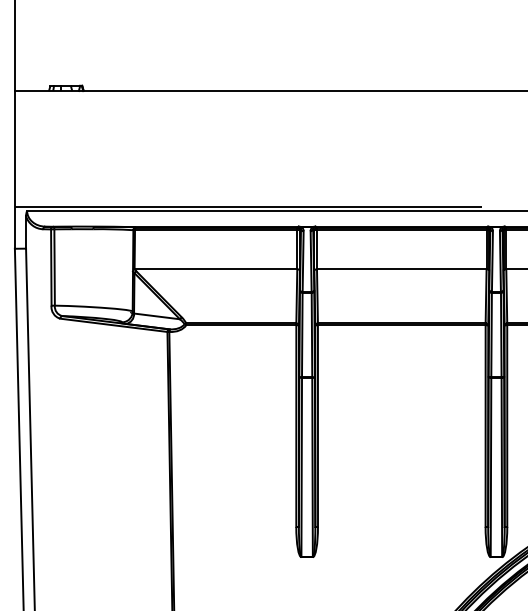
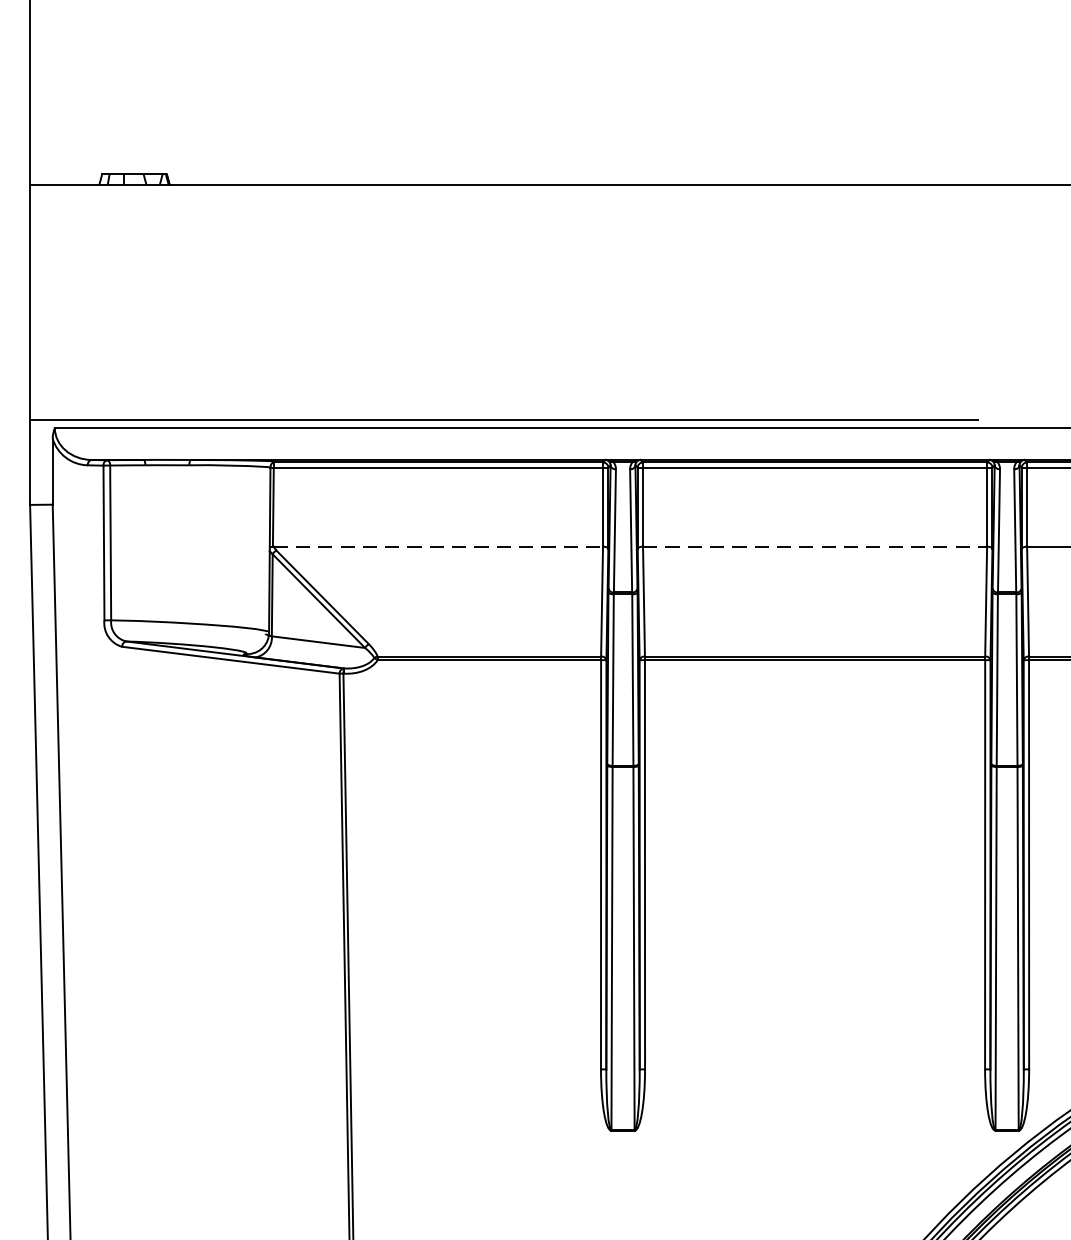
line: (216, 269) -> (439, 546), solid -> dashed
line: (401, 269) -> (814, 546), solid -> dashed

